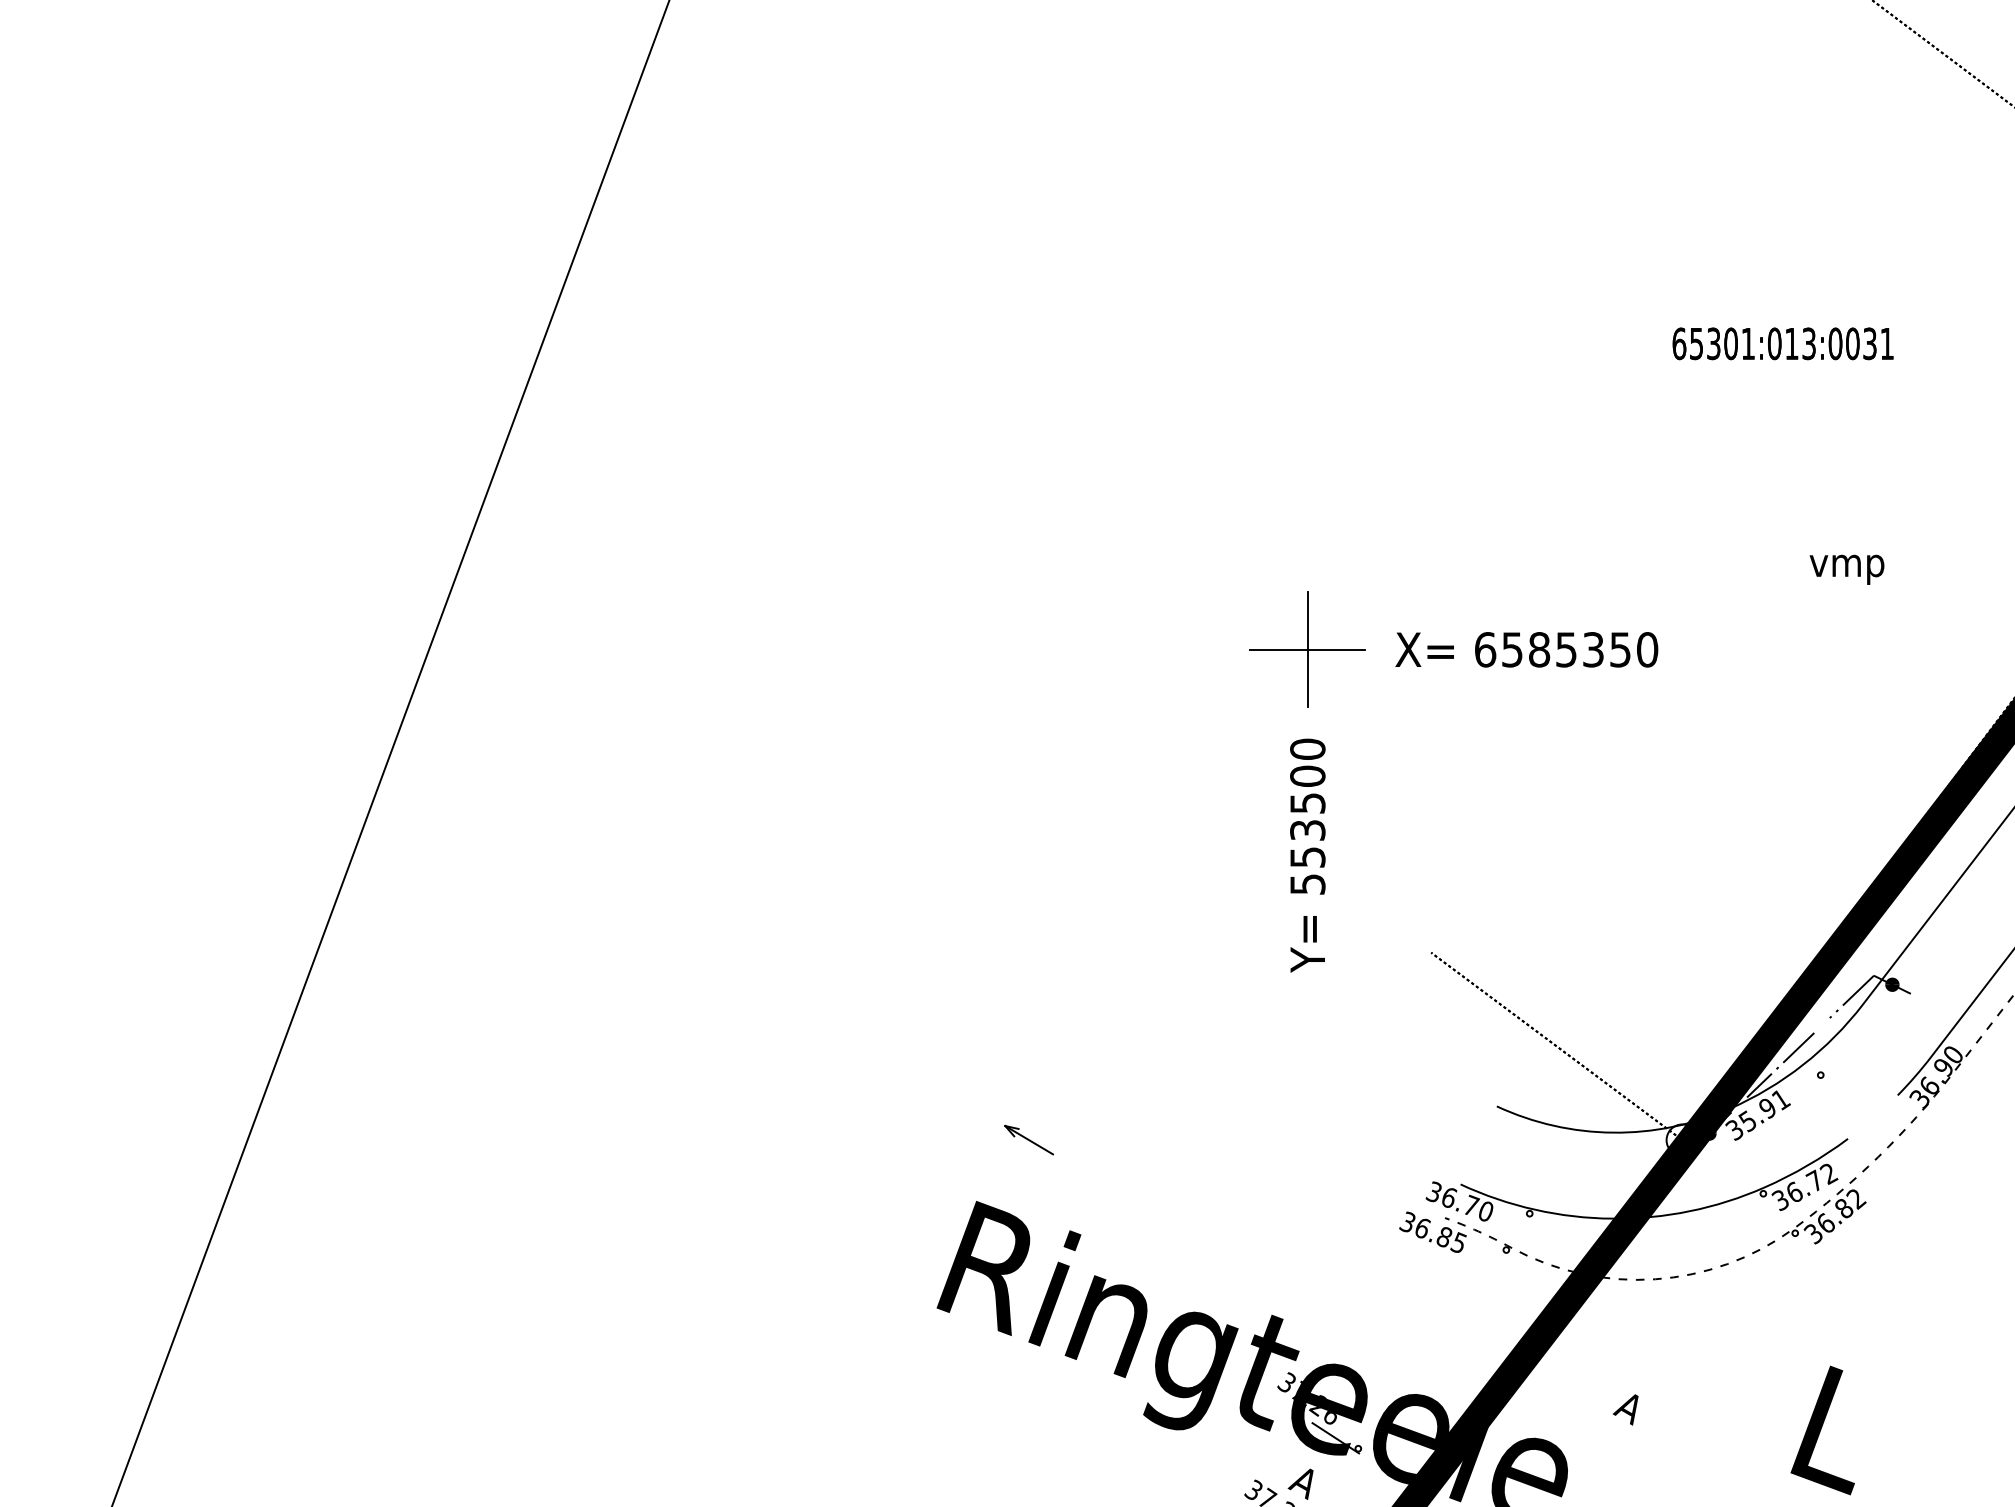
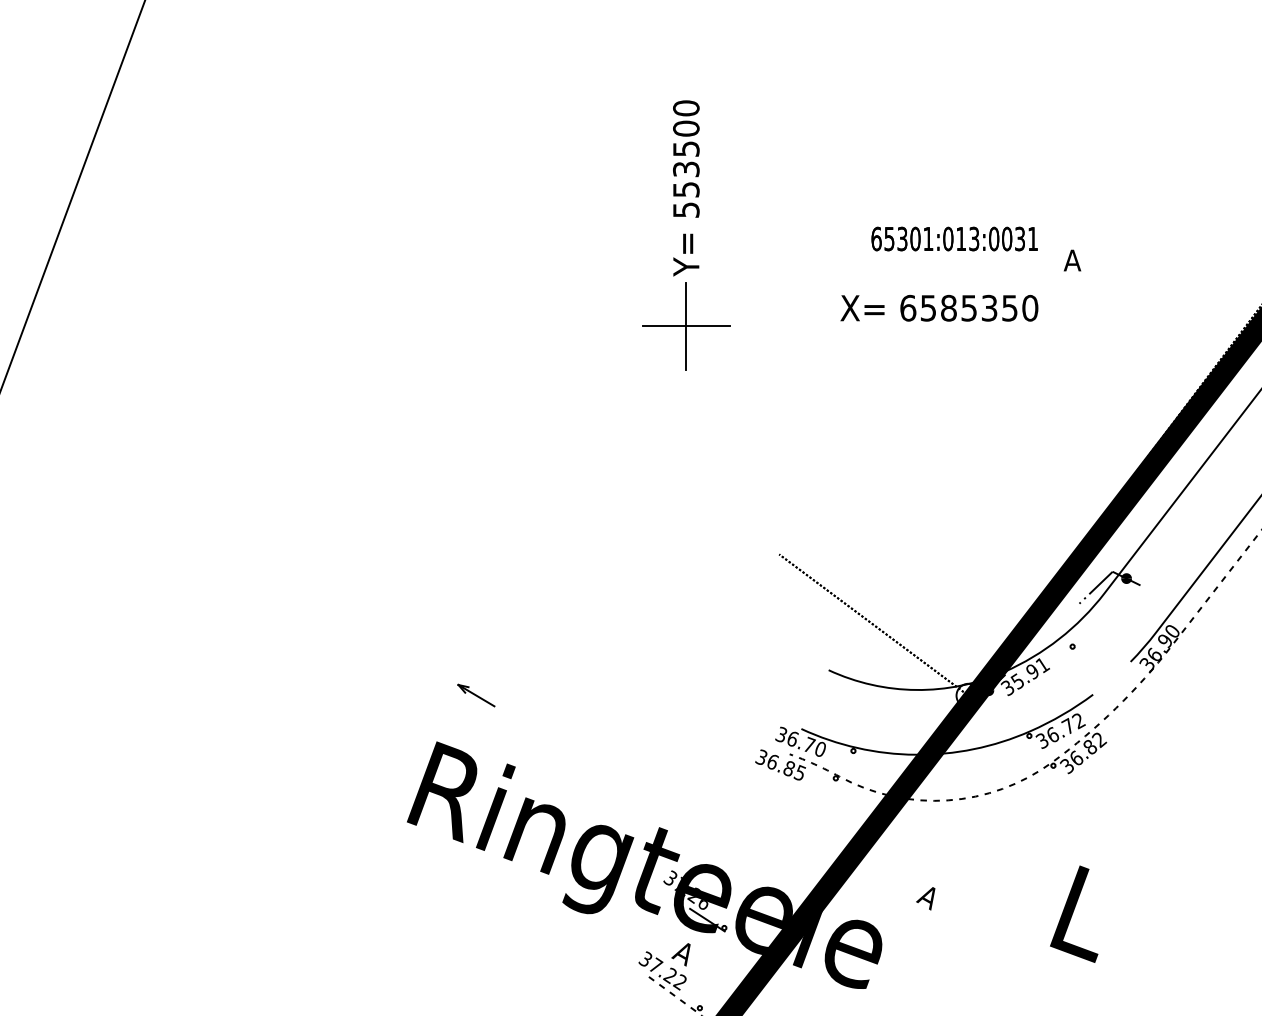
text: (1782, 343) -> (954, 238), moved
text: (1846, 566) -> (1092, 263), vmp -> A
text: (1526, 649) -> (939, 308), moved
text: (1307, 855) -> (686, 188), moved
line: (1780, 1064) -> (1042, 638), removed

